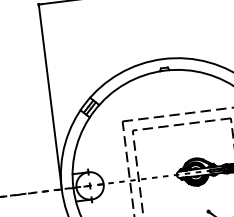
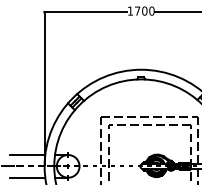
line: (39, 178) -> (27, 155), added
line: (42, 205) -> (27, 177), added

